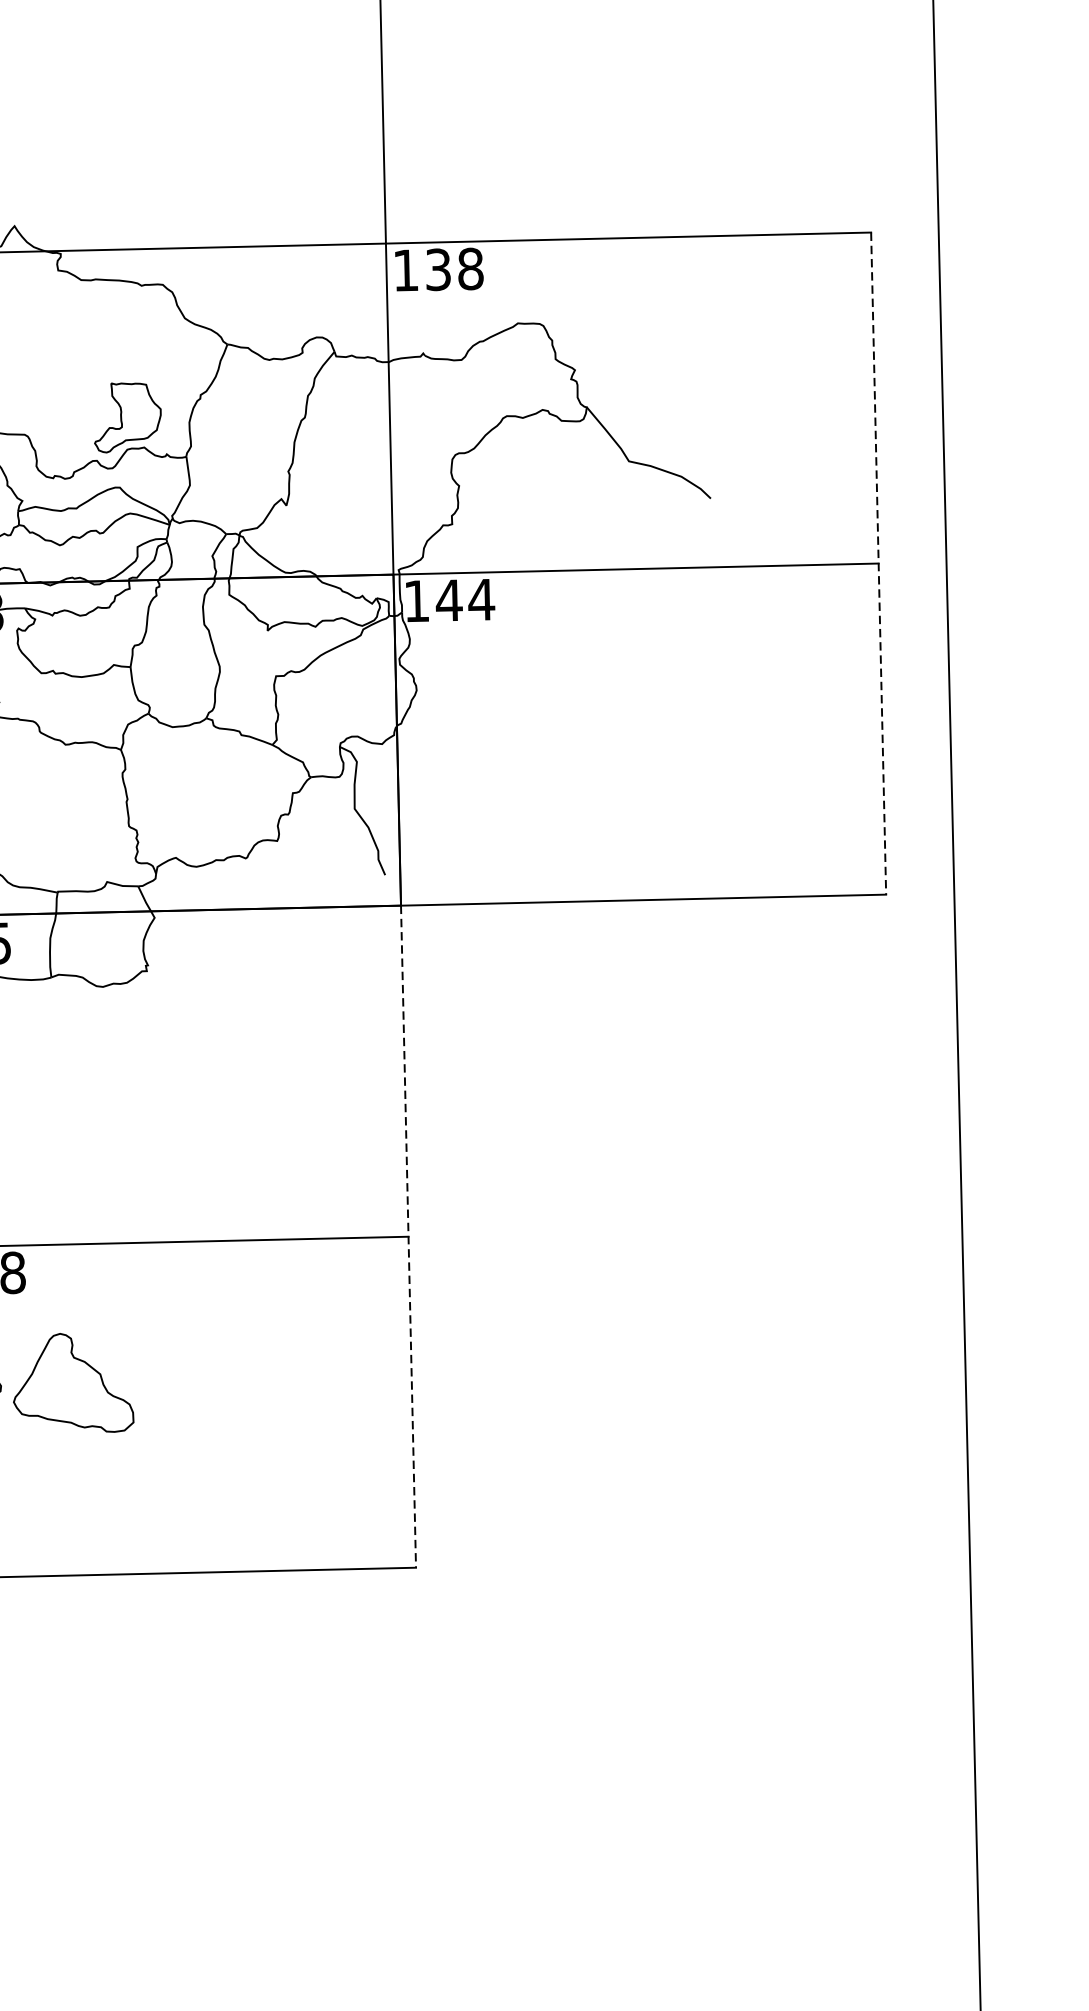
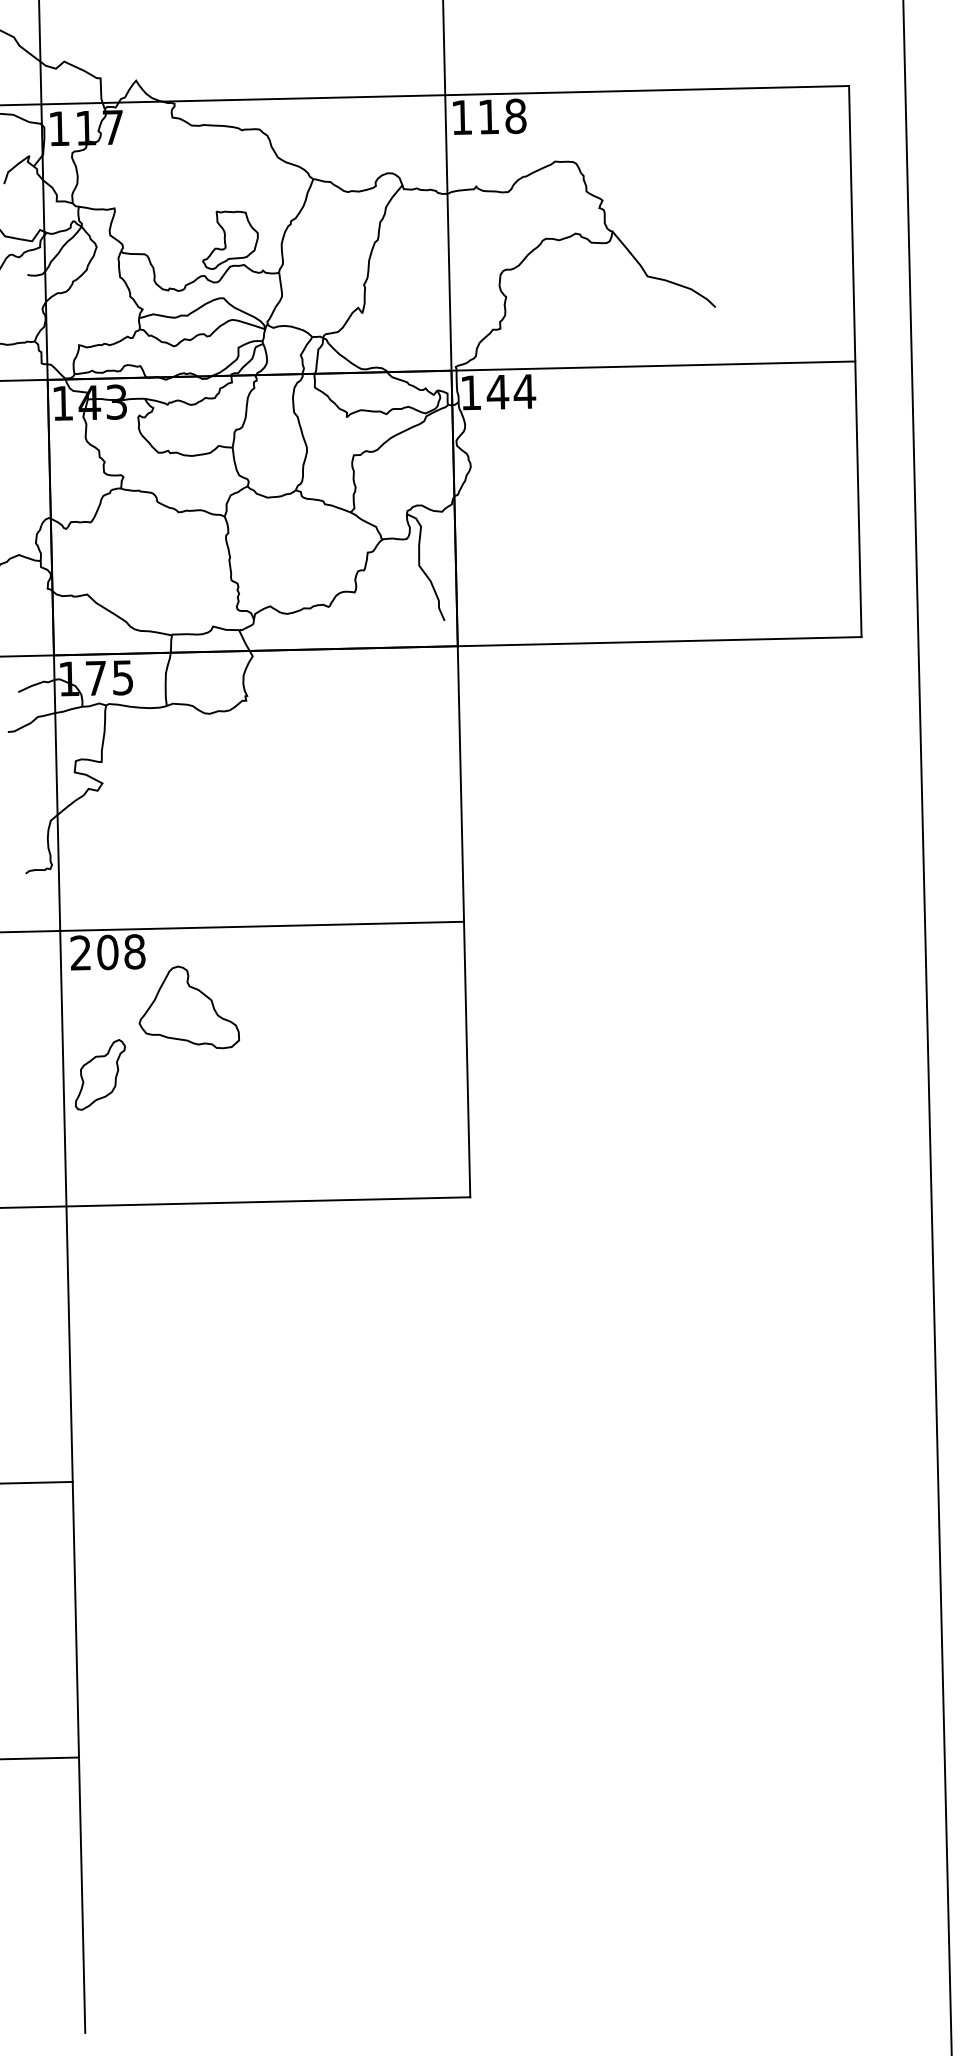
text: (439, 269) -> (489, 116), 138 -> 118
line: (878, 563) -> (855, 361), dashed -> solid
line: (409, 1236) -> (464, 921), dashed -> solid
part: (73, 1382) -> (189, 1007), moved

